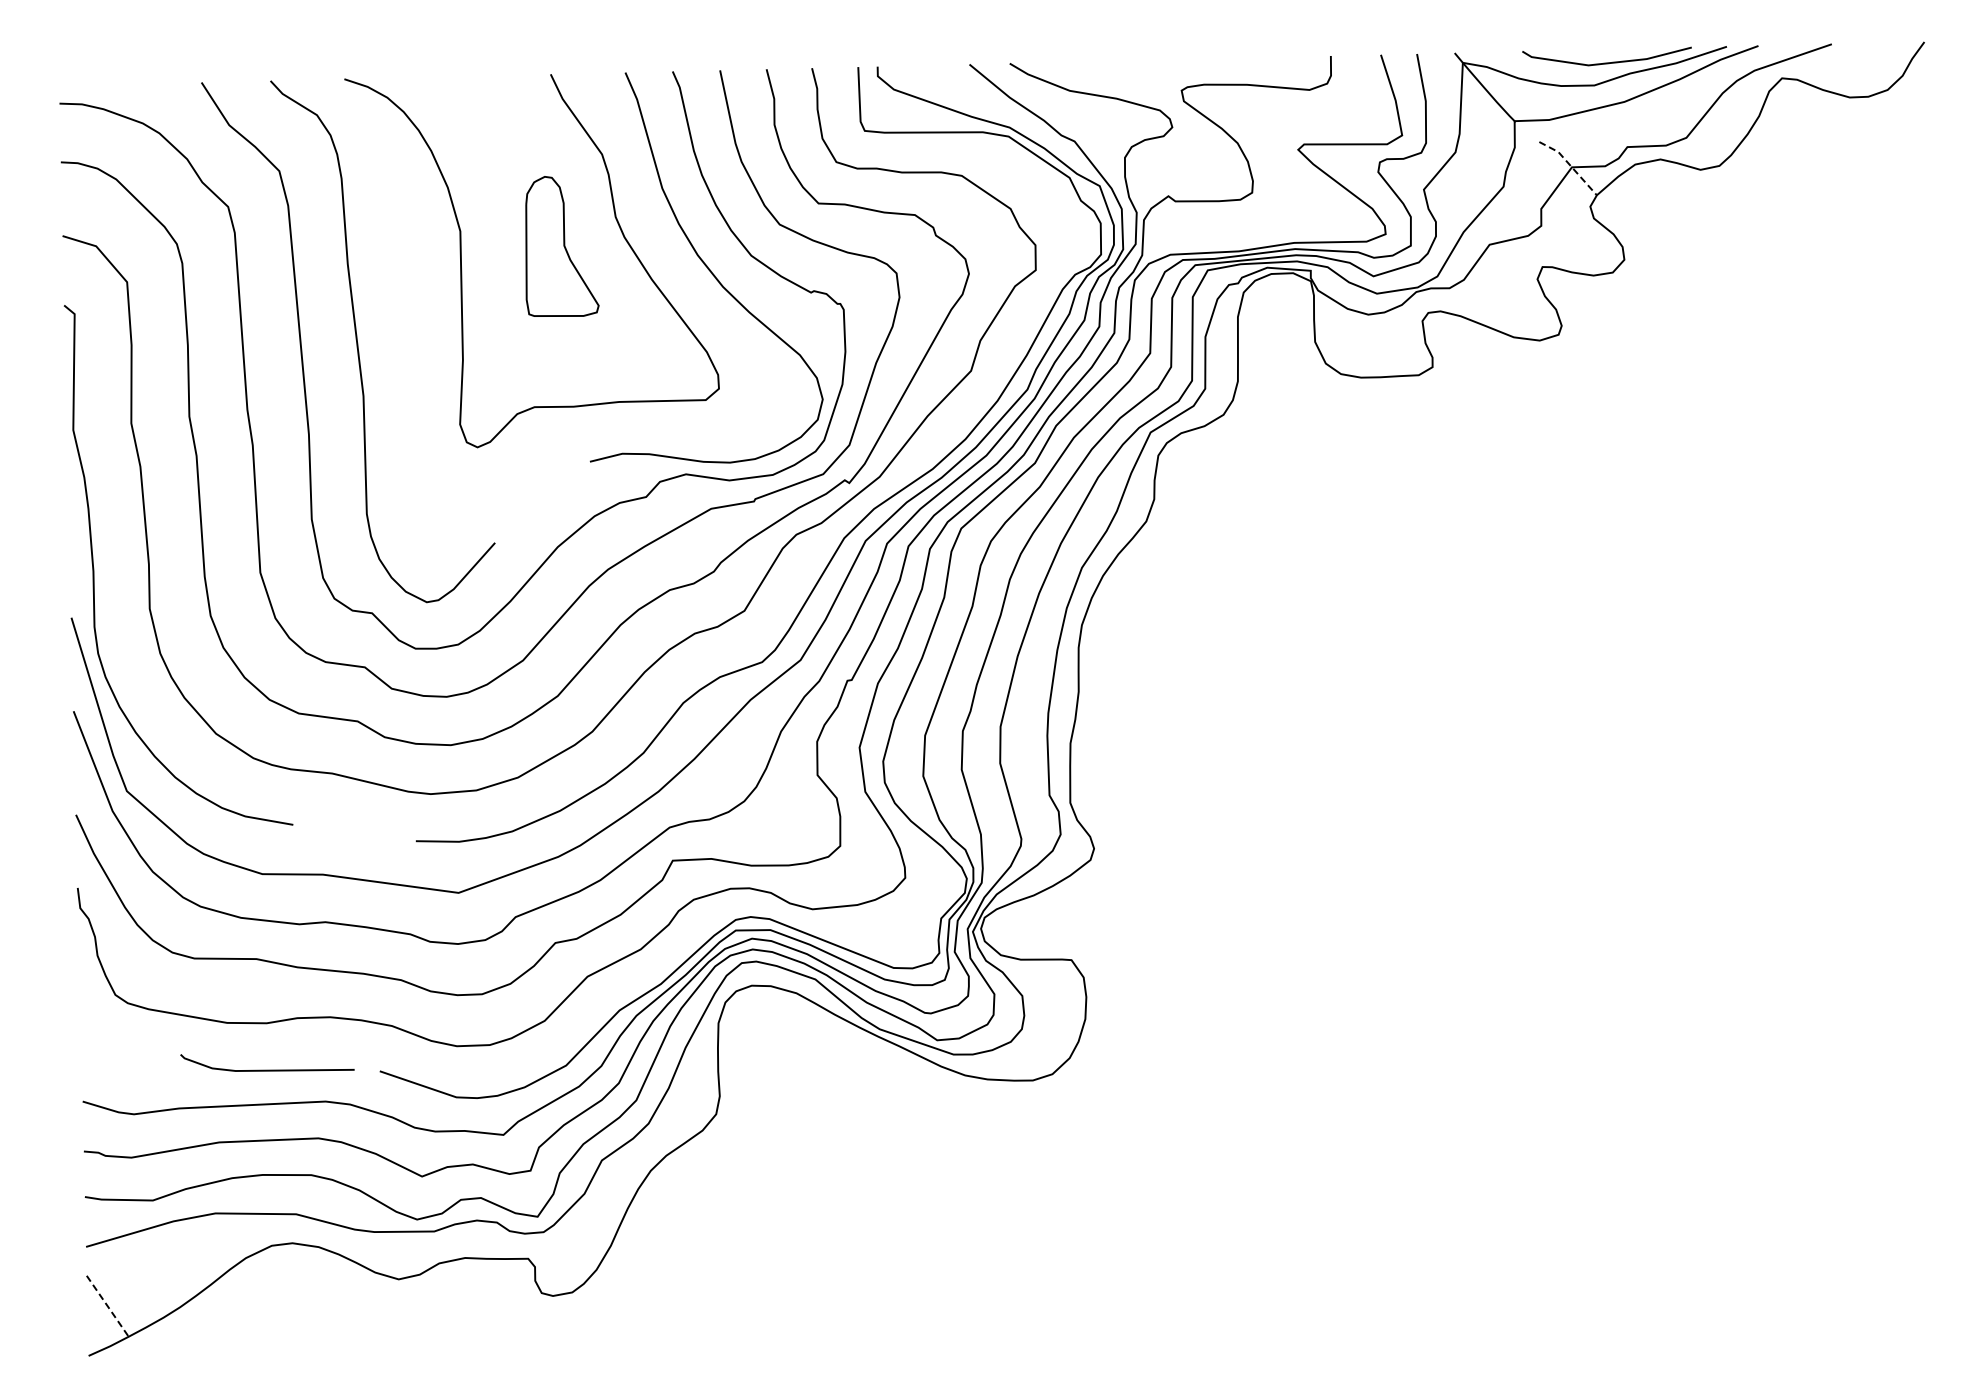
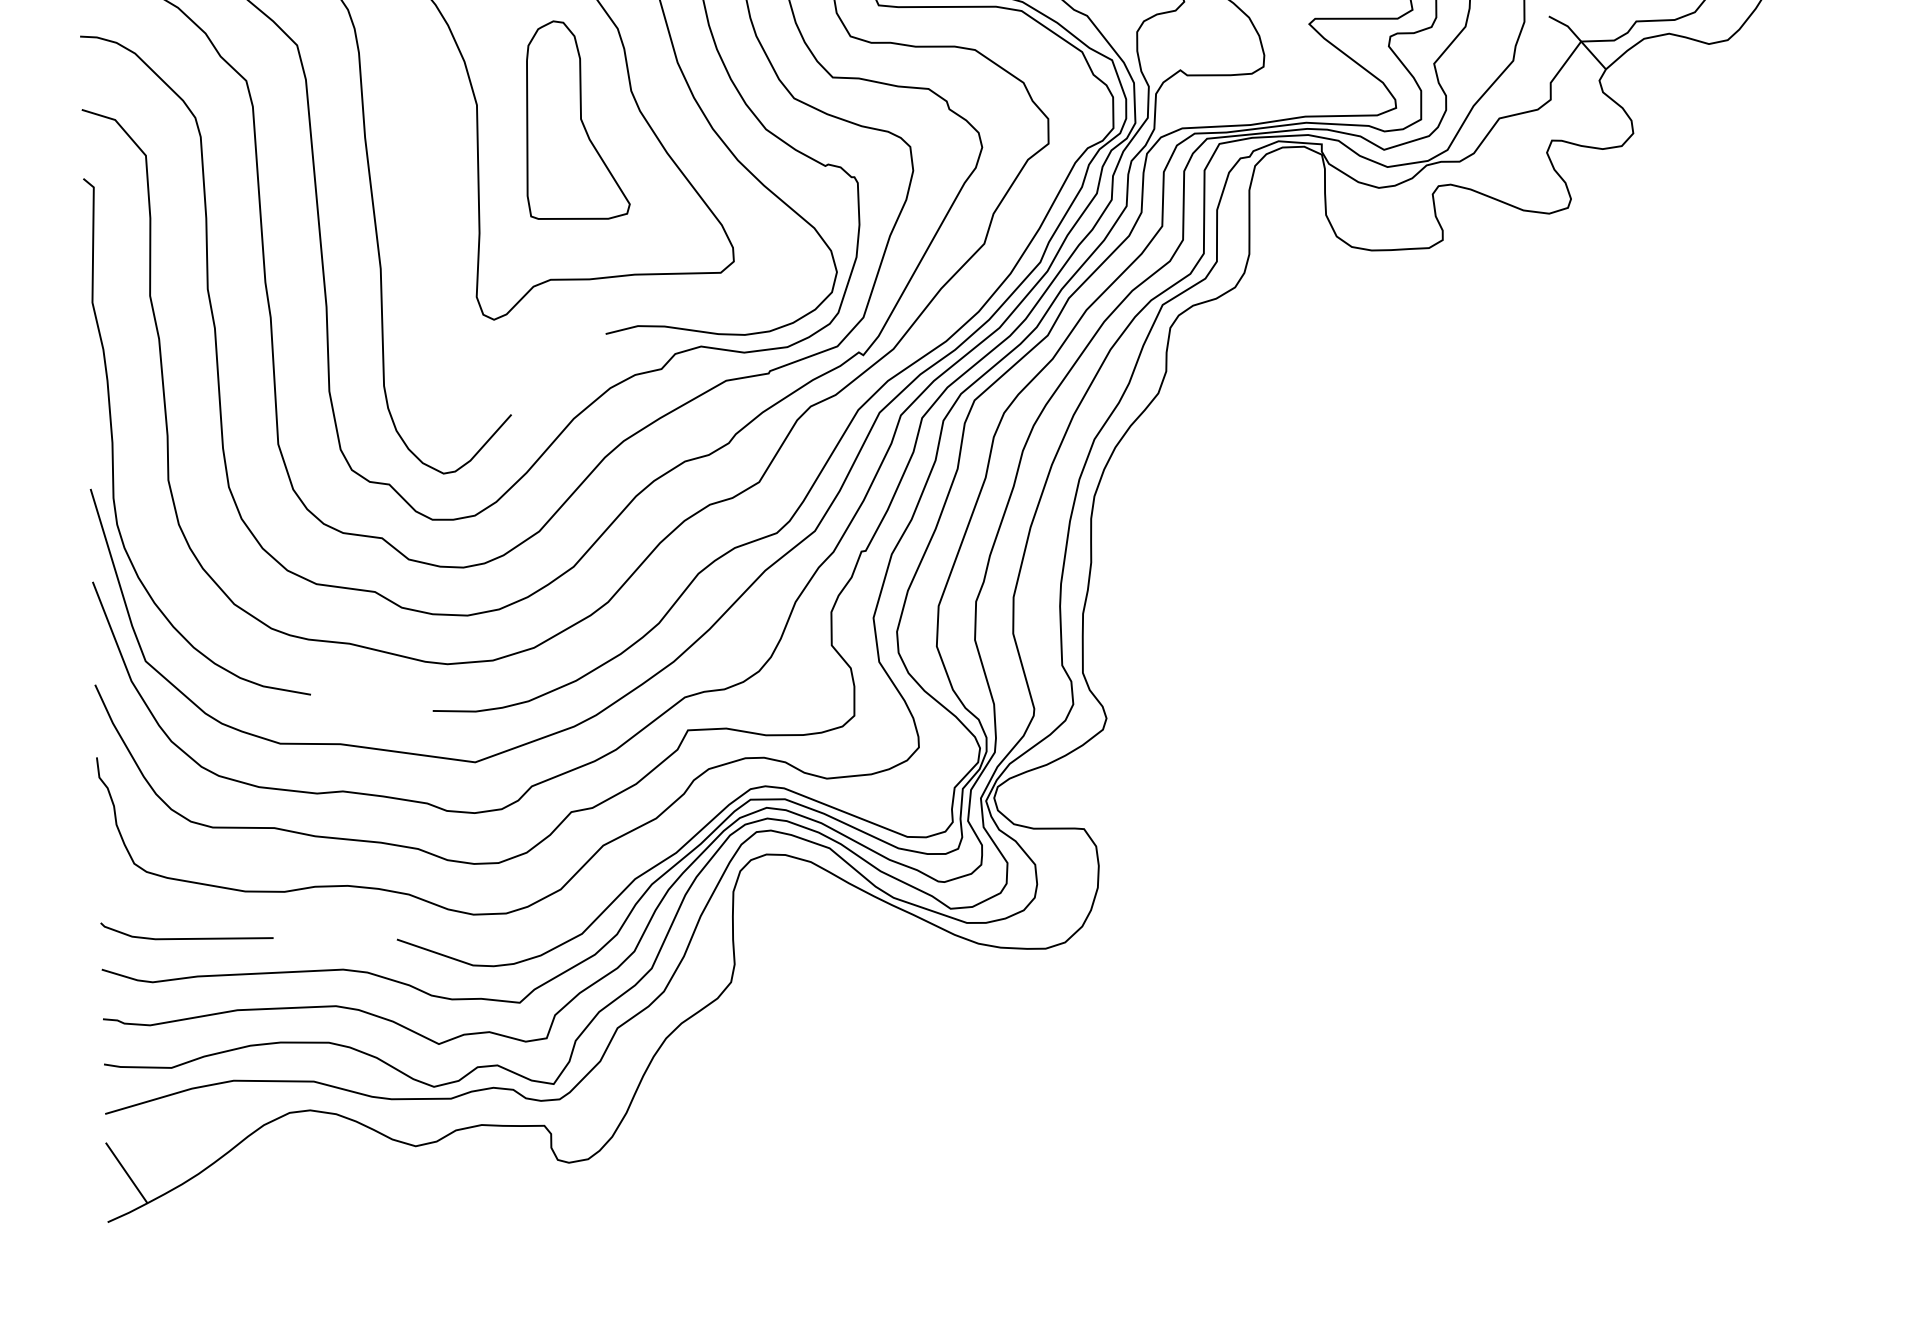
line: (1570, 165) -> (1579, 39), dashed -> solid
part: (562, 246) -> (578, 120), size x1.43
line: (267, 1069) -> (187, 937), moved
line: (107, 1306) -> (126, 1173), dashed -> solid

